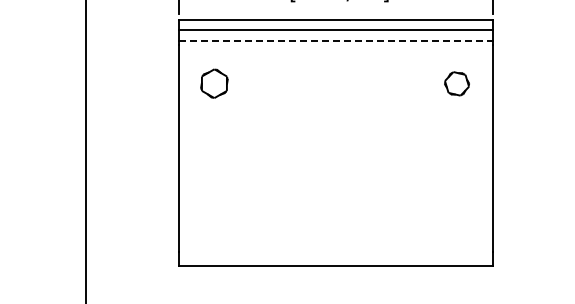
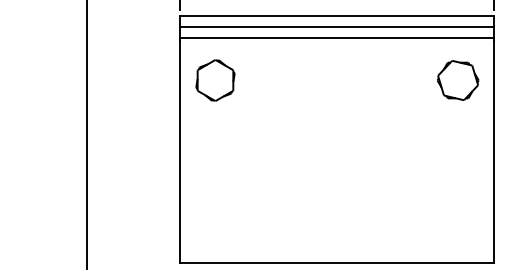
line: (335, 40) -> (336, 37), dashed -> solid
part: (214, 83) -> (215, 80), size x1.43
part: (456, 83) -> (457, 80), size x1.67

